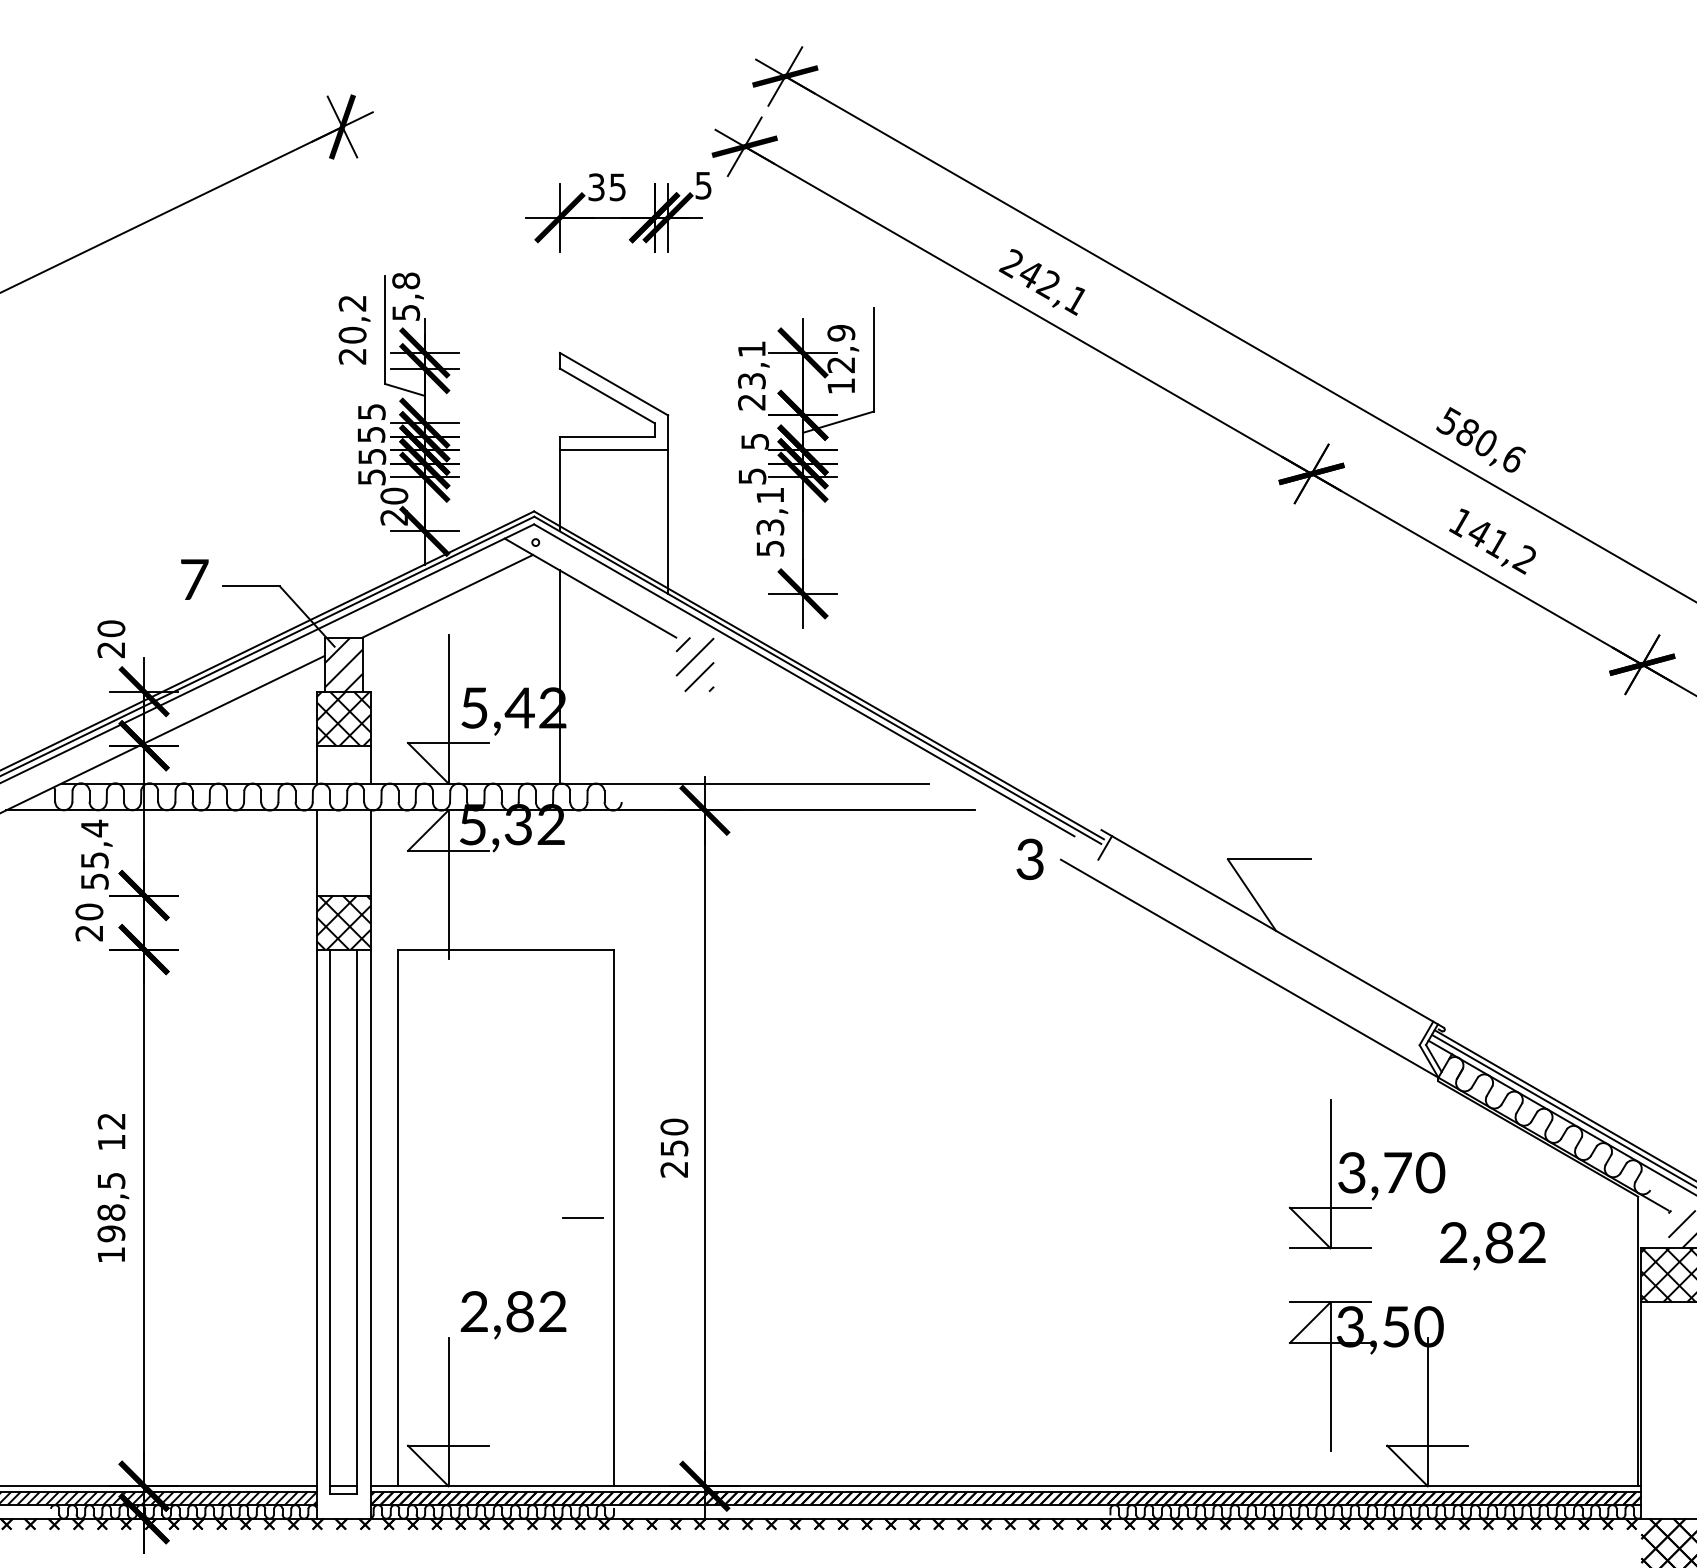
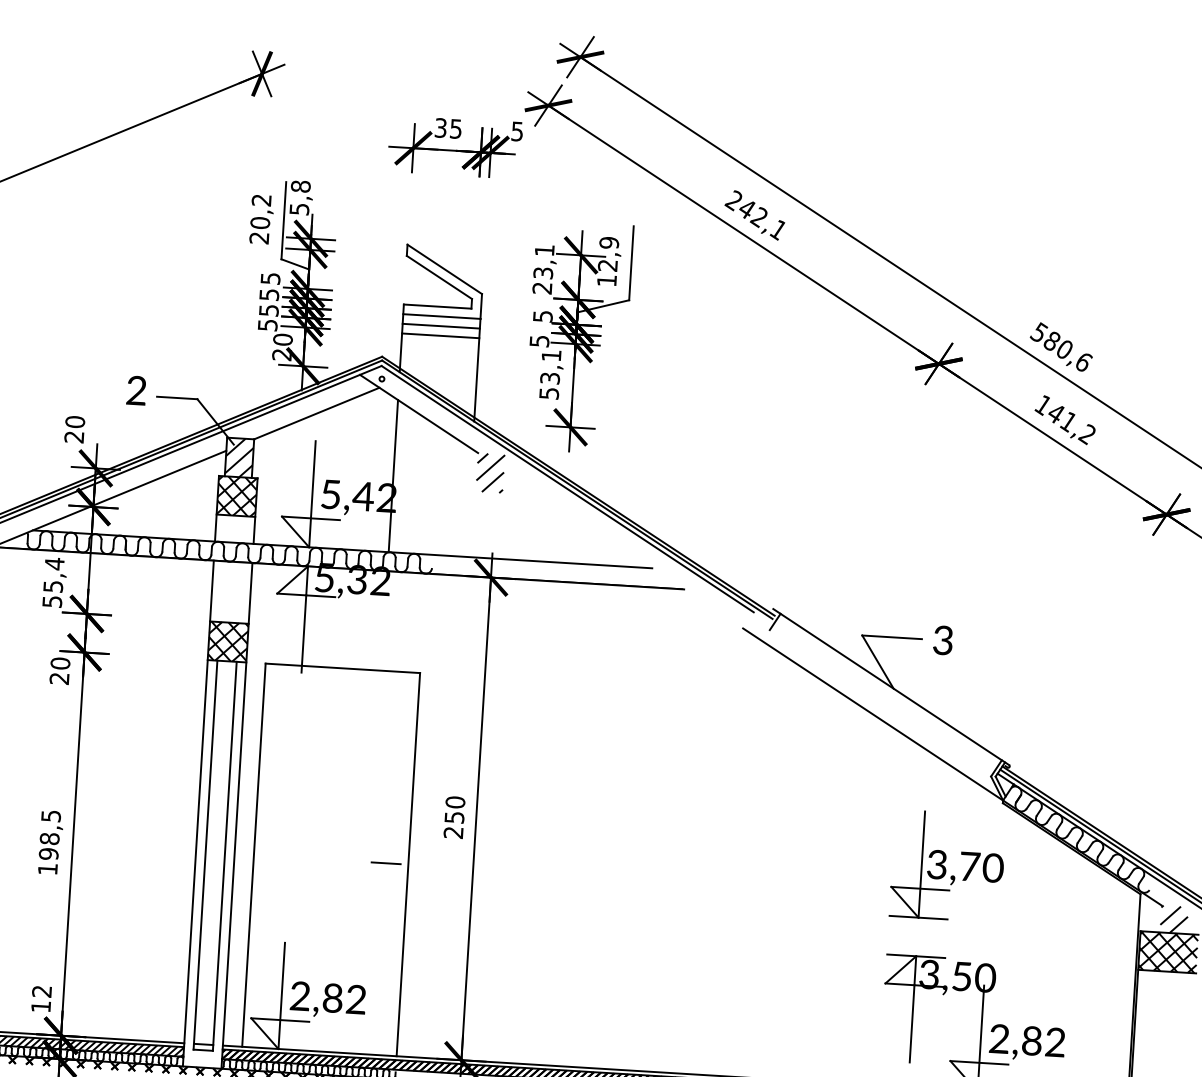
line: (613, 463) -> (440, 326), added
line: (613, 477) -> (440, 335), added
text: (194, 579) -> (136, 390), 7 -> 2
text: (1029, 858) -> (942, 639), moved
text: (89, 922) -> (60, 671), moved
text: (111, 1131) -> (41, 998), moved
text: (1492, 1246) -> (1026, 1043), moved
text: (513, 1315) -> (328, 1000), moved

